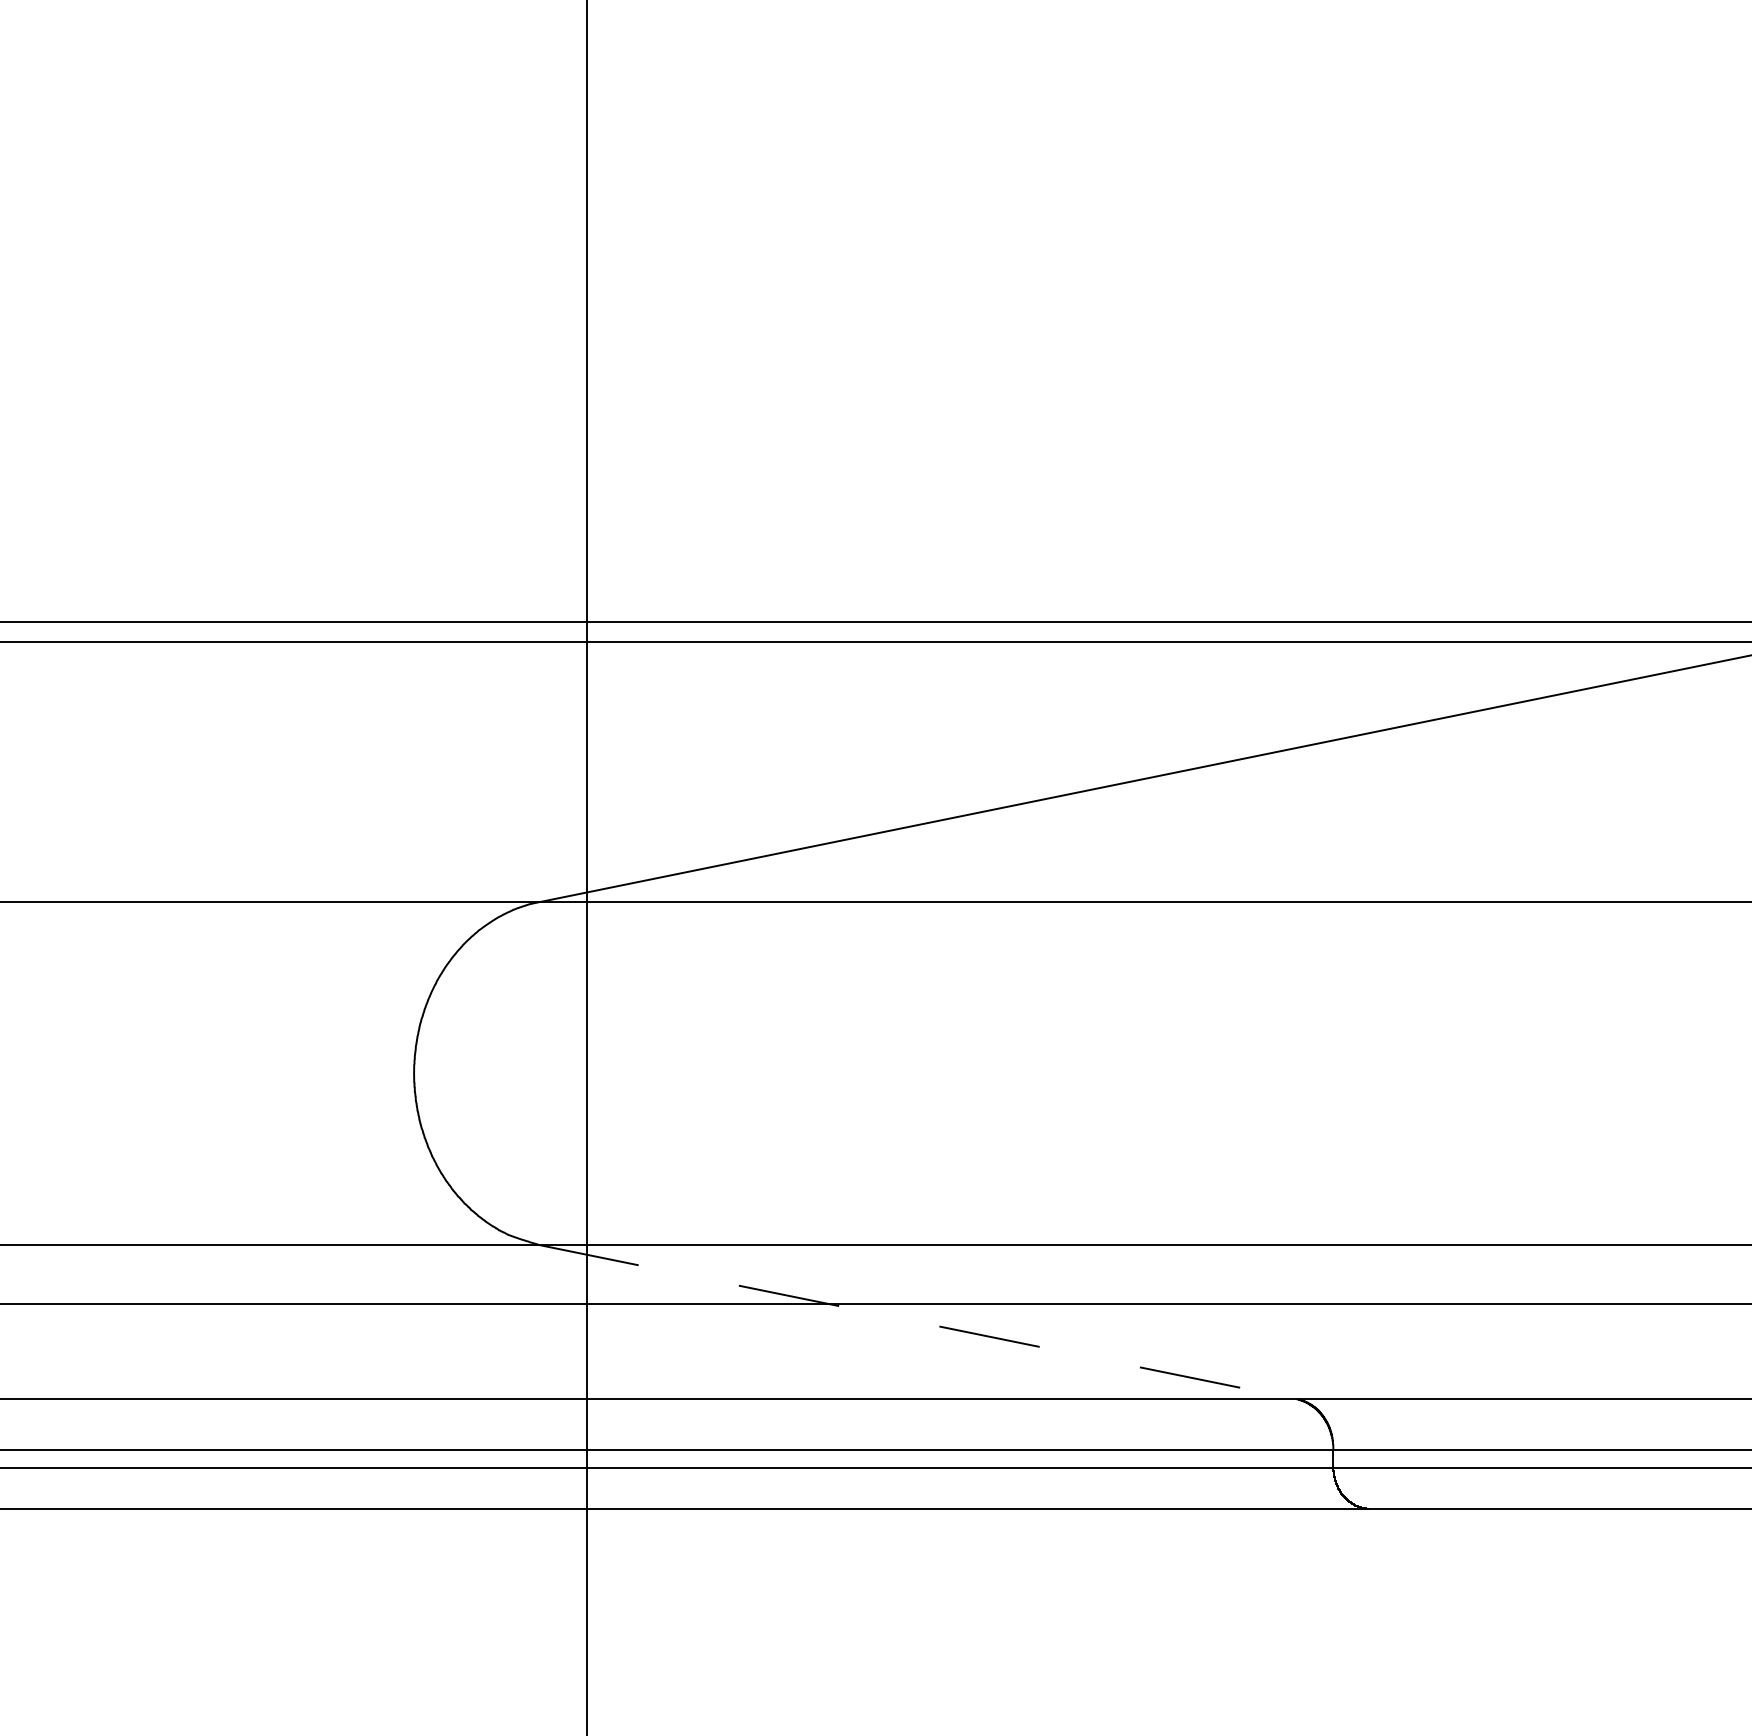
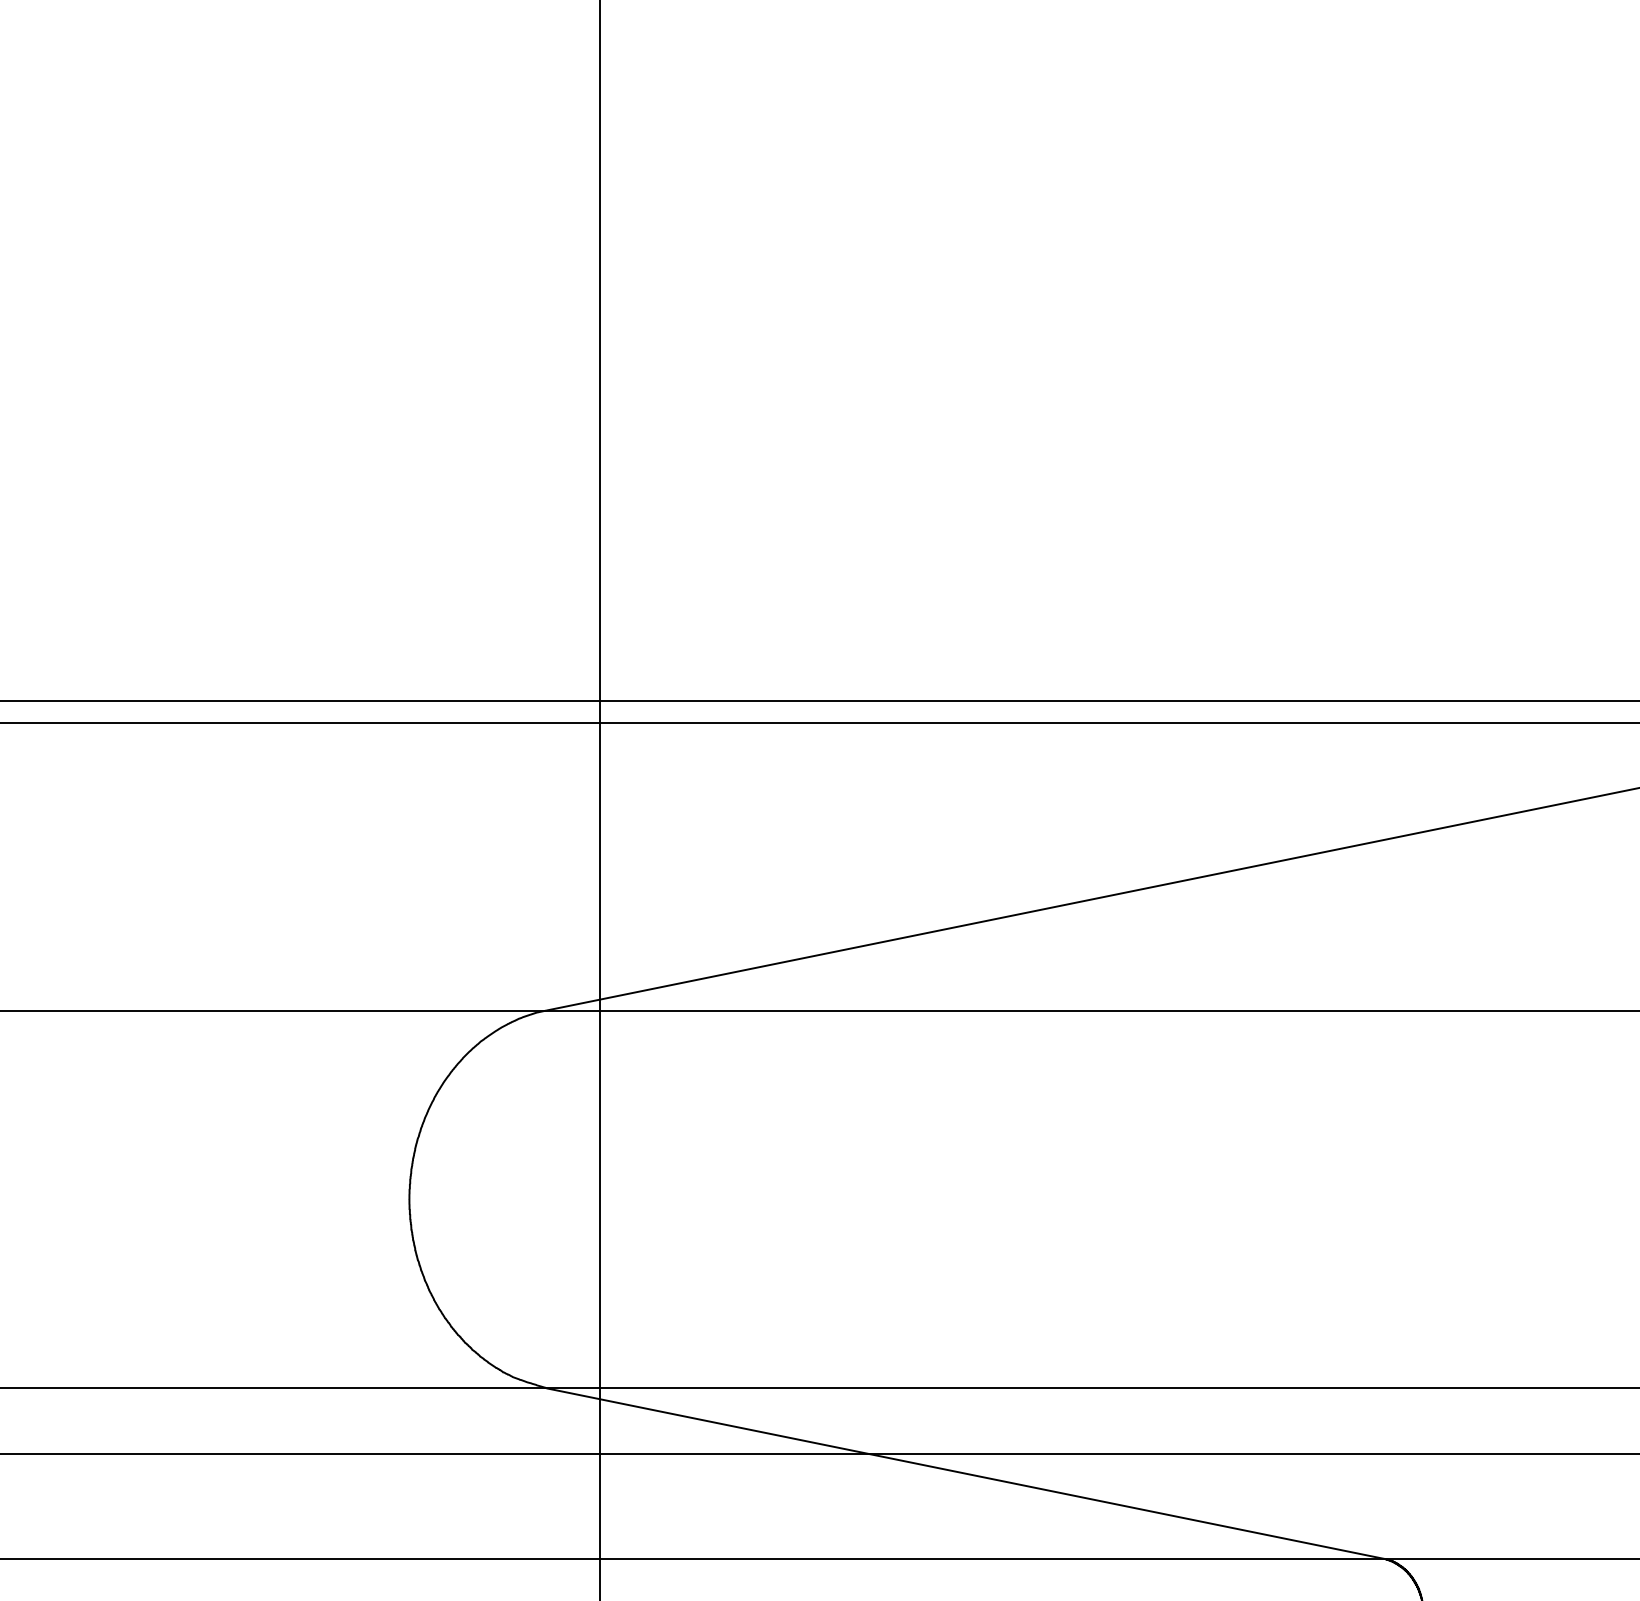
line: (917, 1322) -> (964, 1473), dashed -> solid

